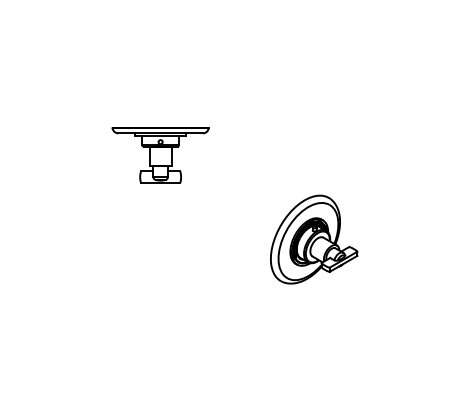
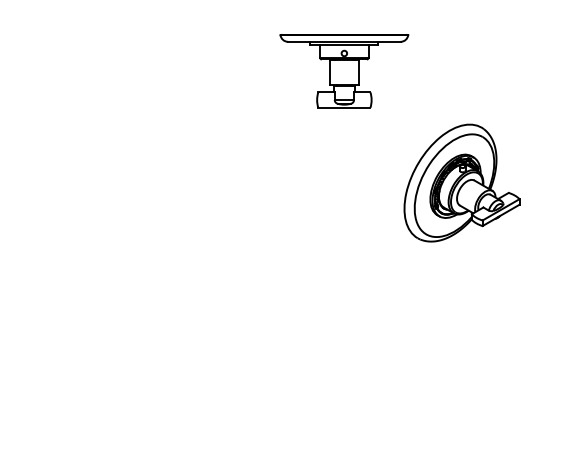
part: (160, 155) -> (344, 71), moved

